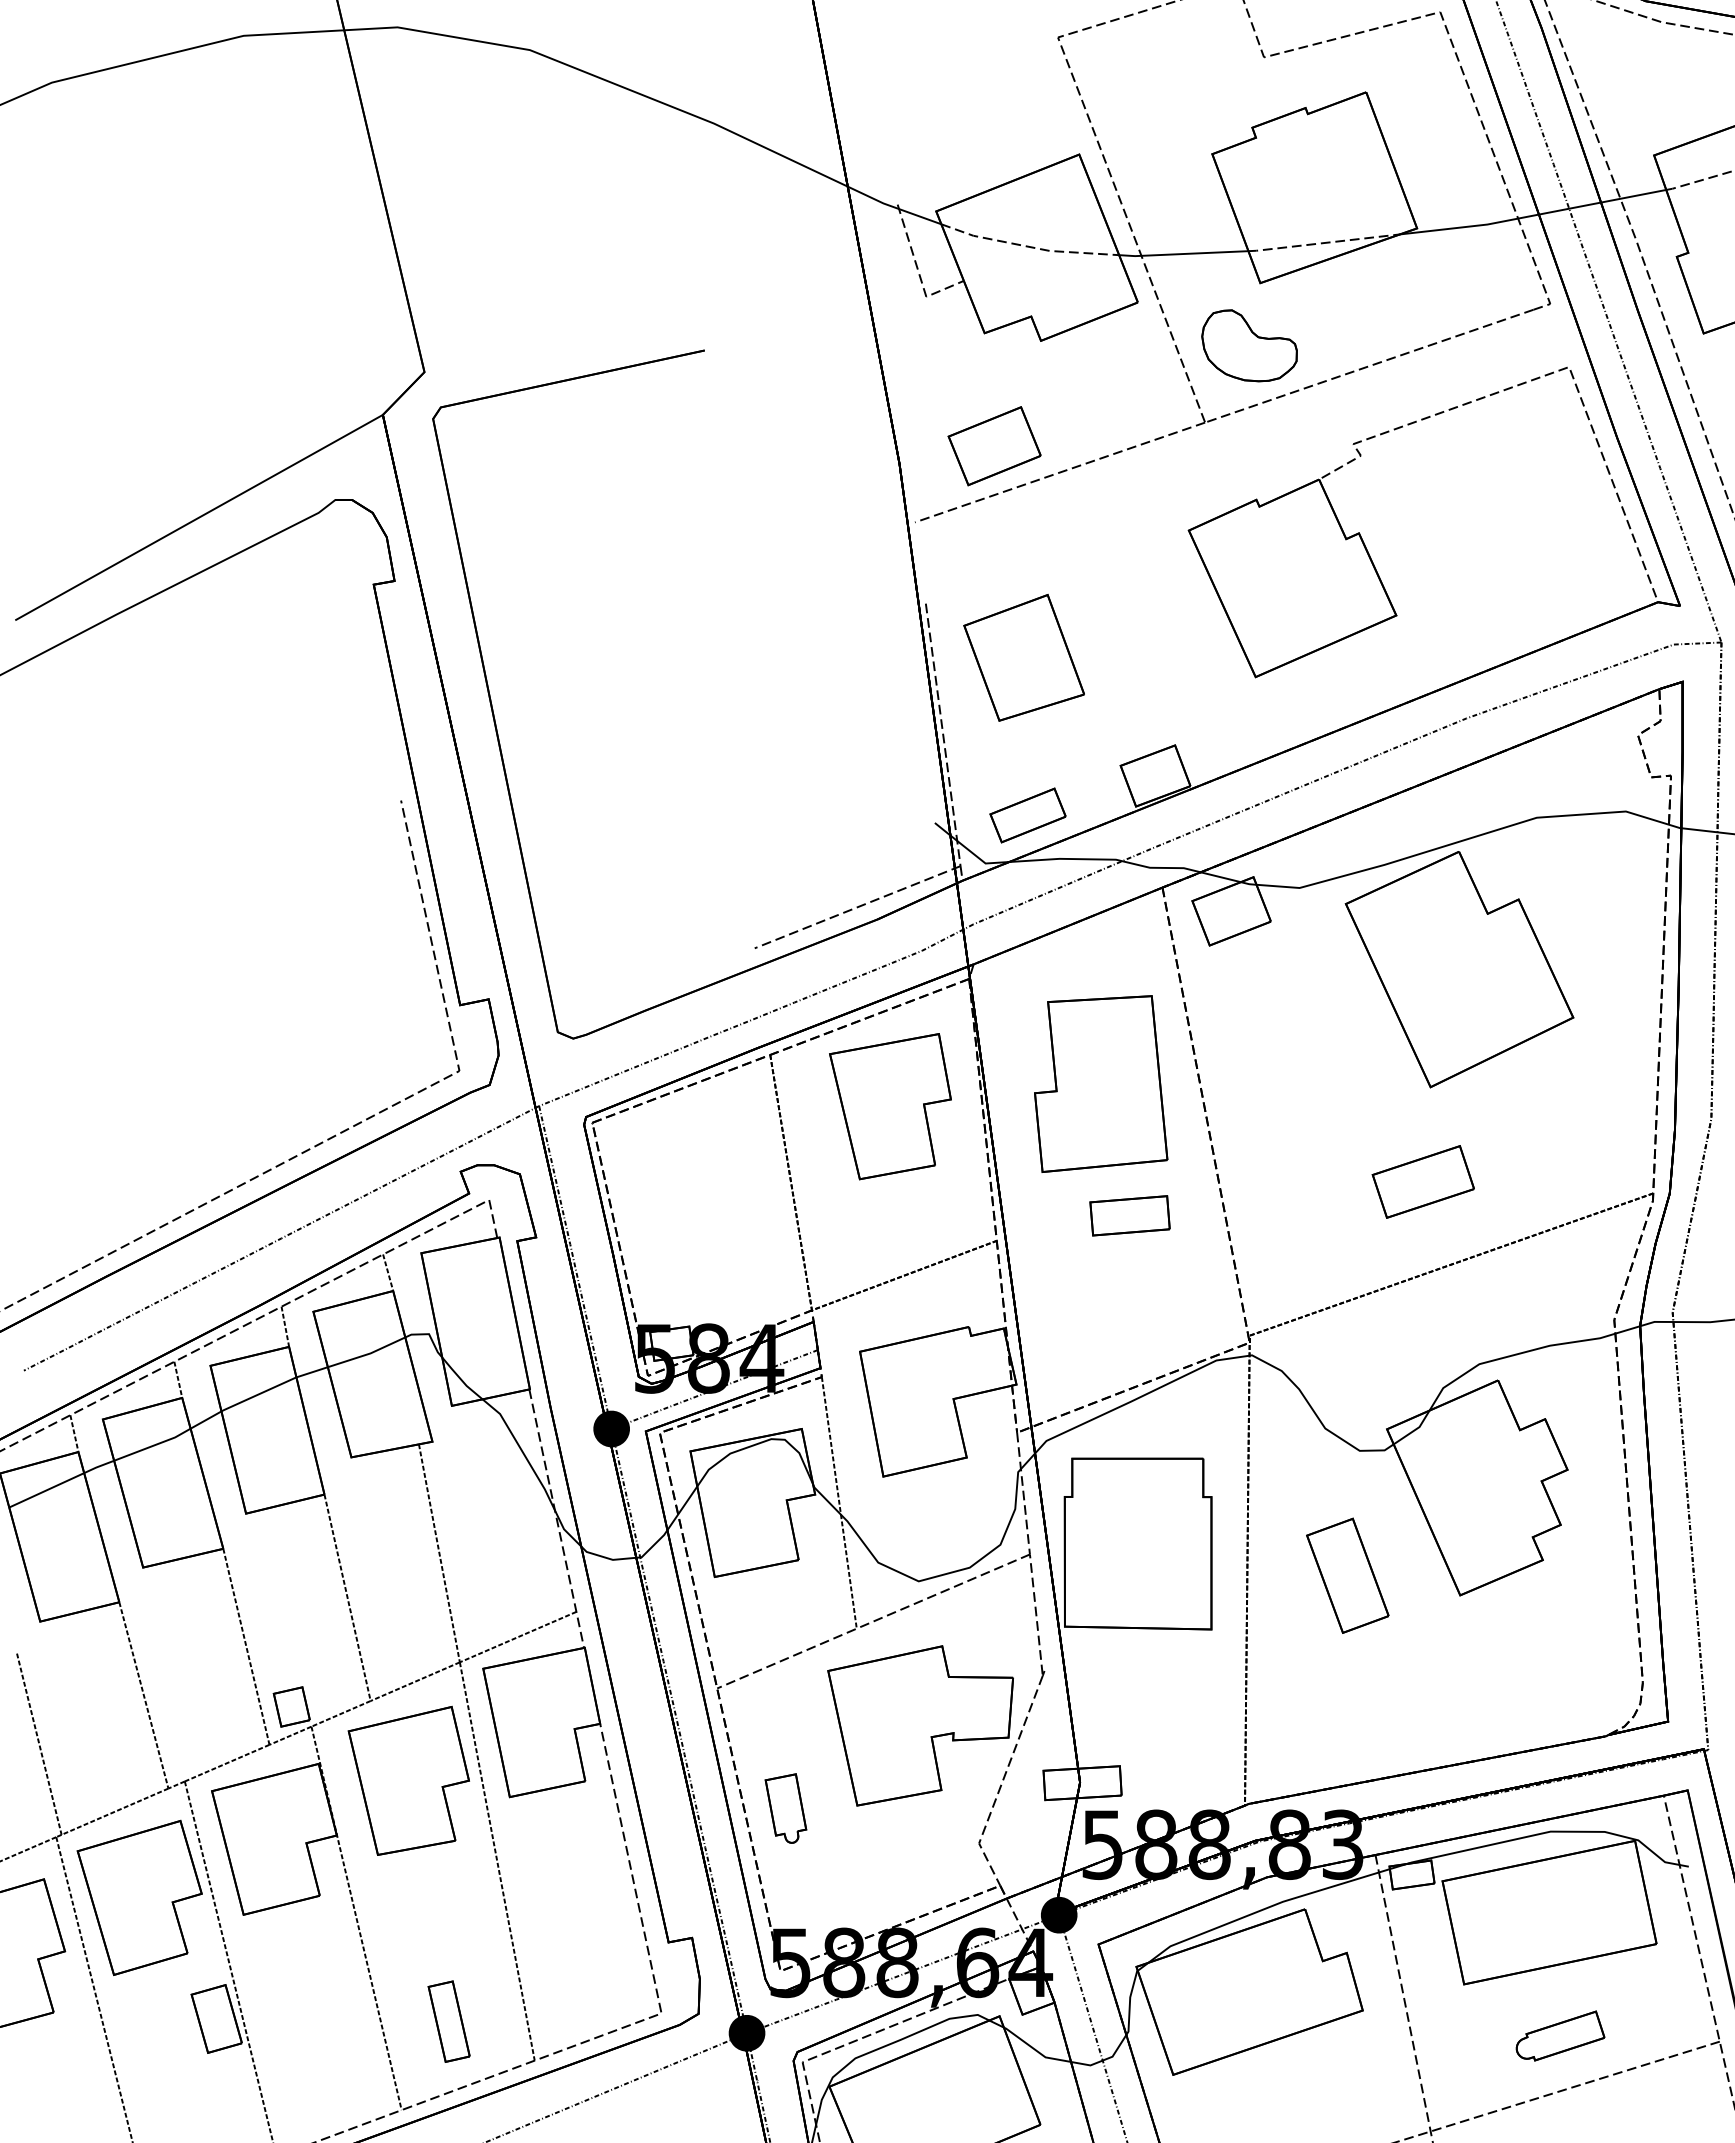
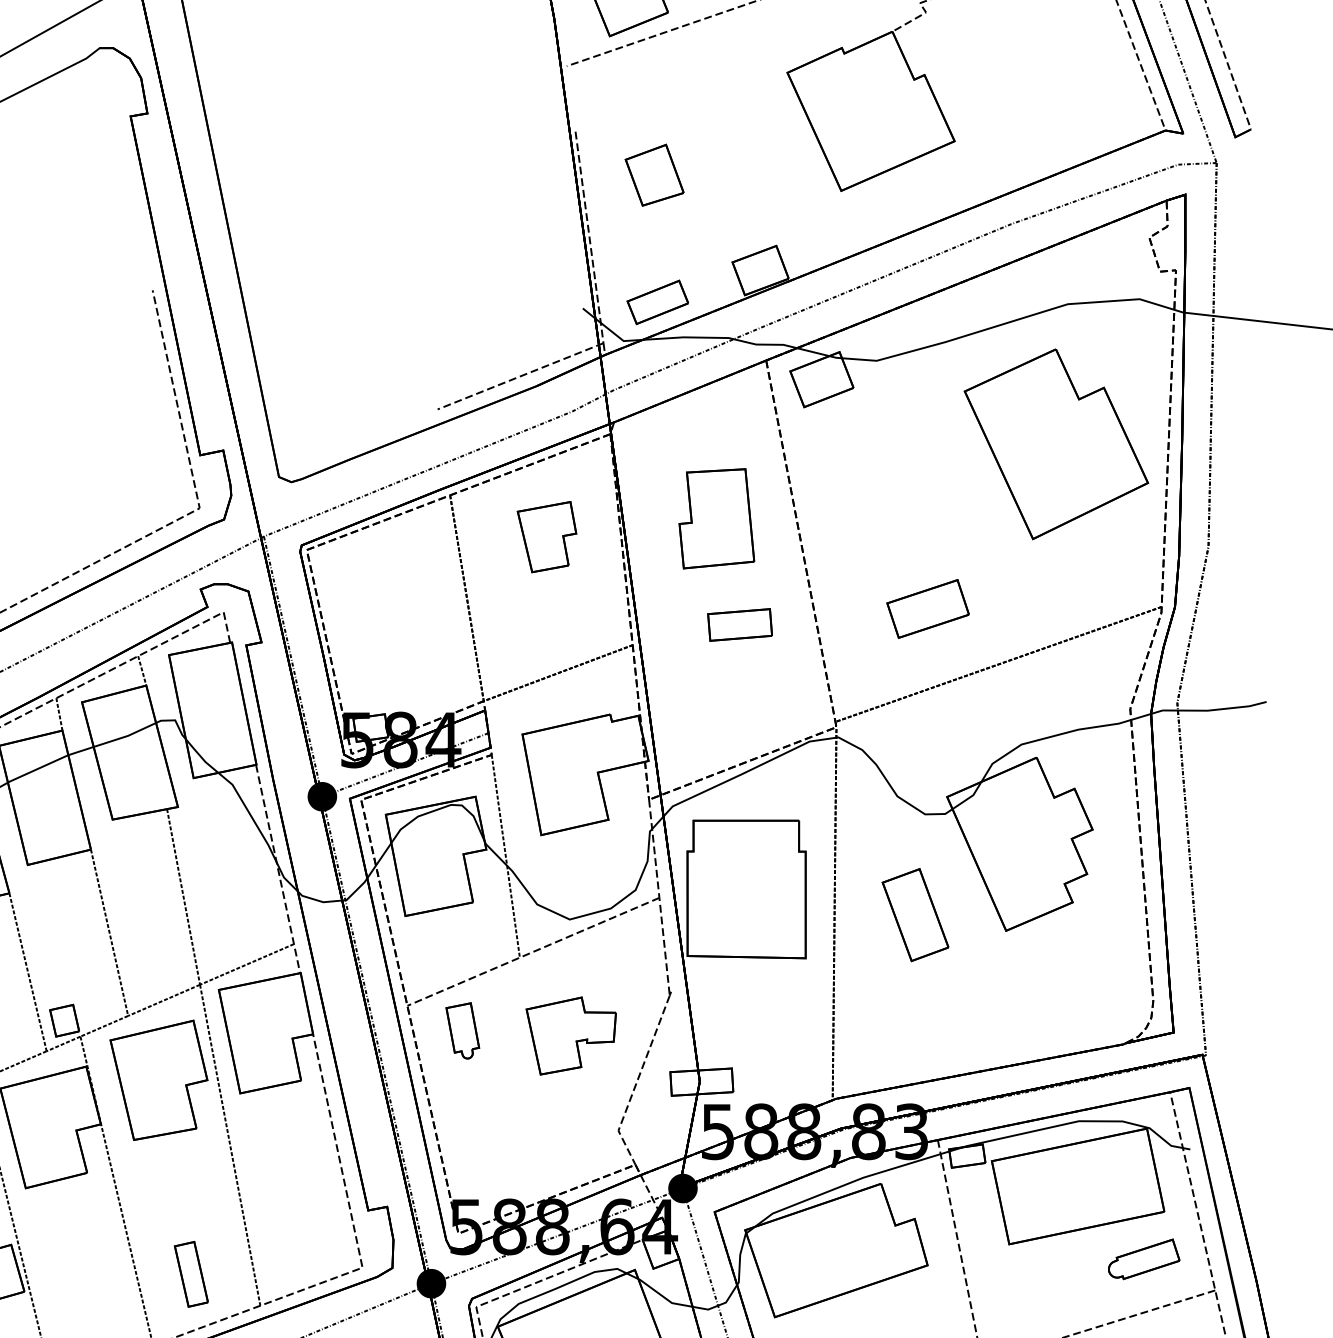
part: (1023, 657) -> (654, 175), size x0.6
part: (1459, 969) -> (1056, 444), moved
part: (1101, 1083) -> (717, 518), size x0.7
part: (890, 1106) -> (547, 536), size x0.6
part: (1422, 1181) -> (927, 608), moved
part: (920, 1725) -> (571, 1035), size x0.6
part: (785, 1808) -> (462, 1030), moved
part: (1560, 2035) -> (1144, 1258), moved

